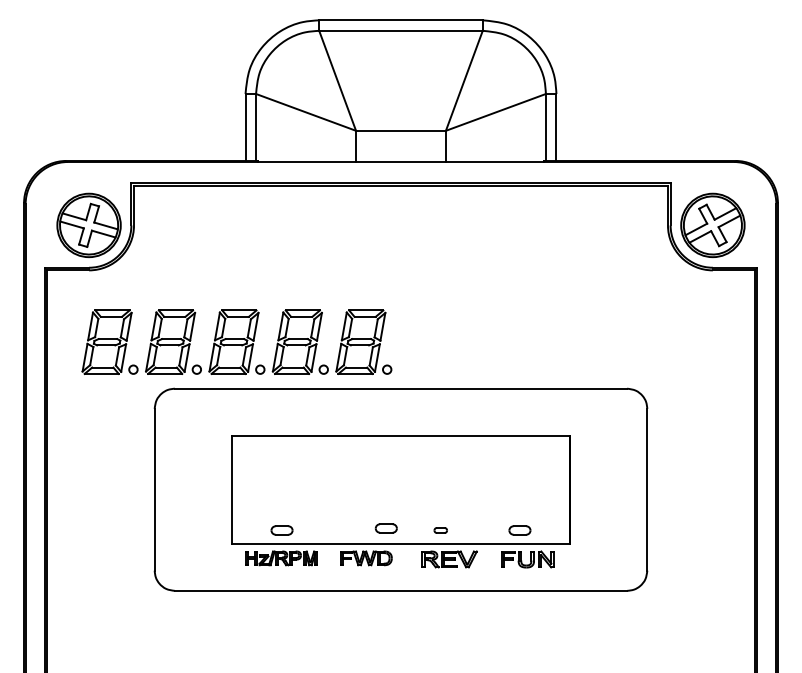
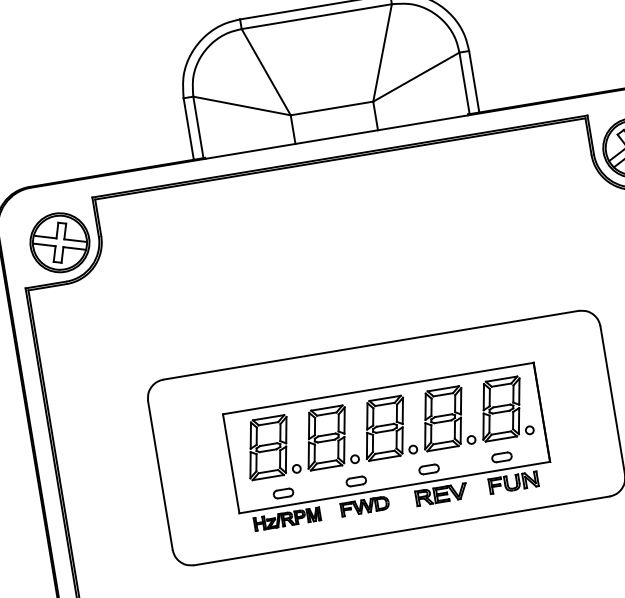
part: (236, 341) -> (387, 427), moved
part: (385, 528) -> (355, 481), moved
part: (440, 530) -> (429, 469), size x1.67

